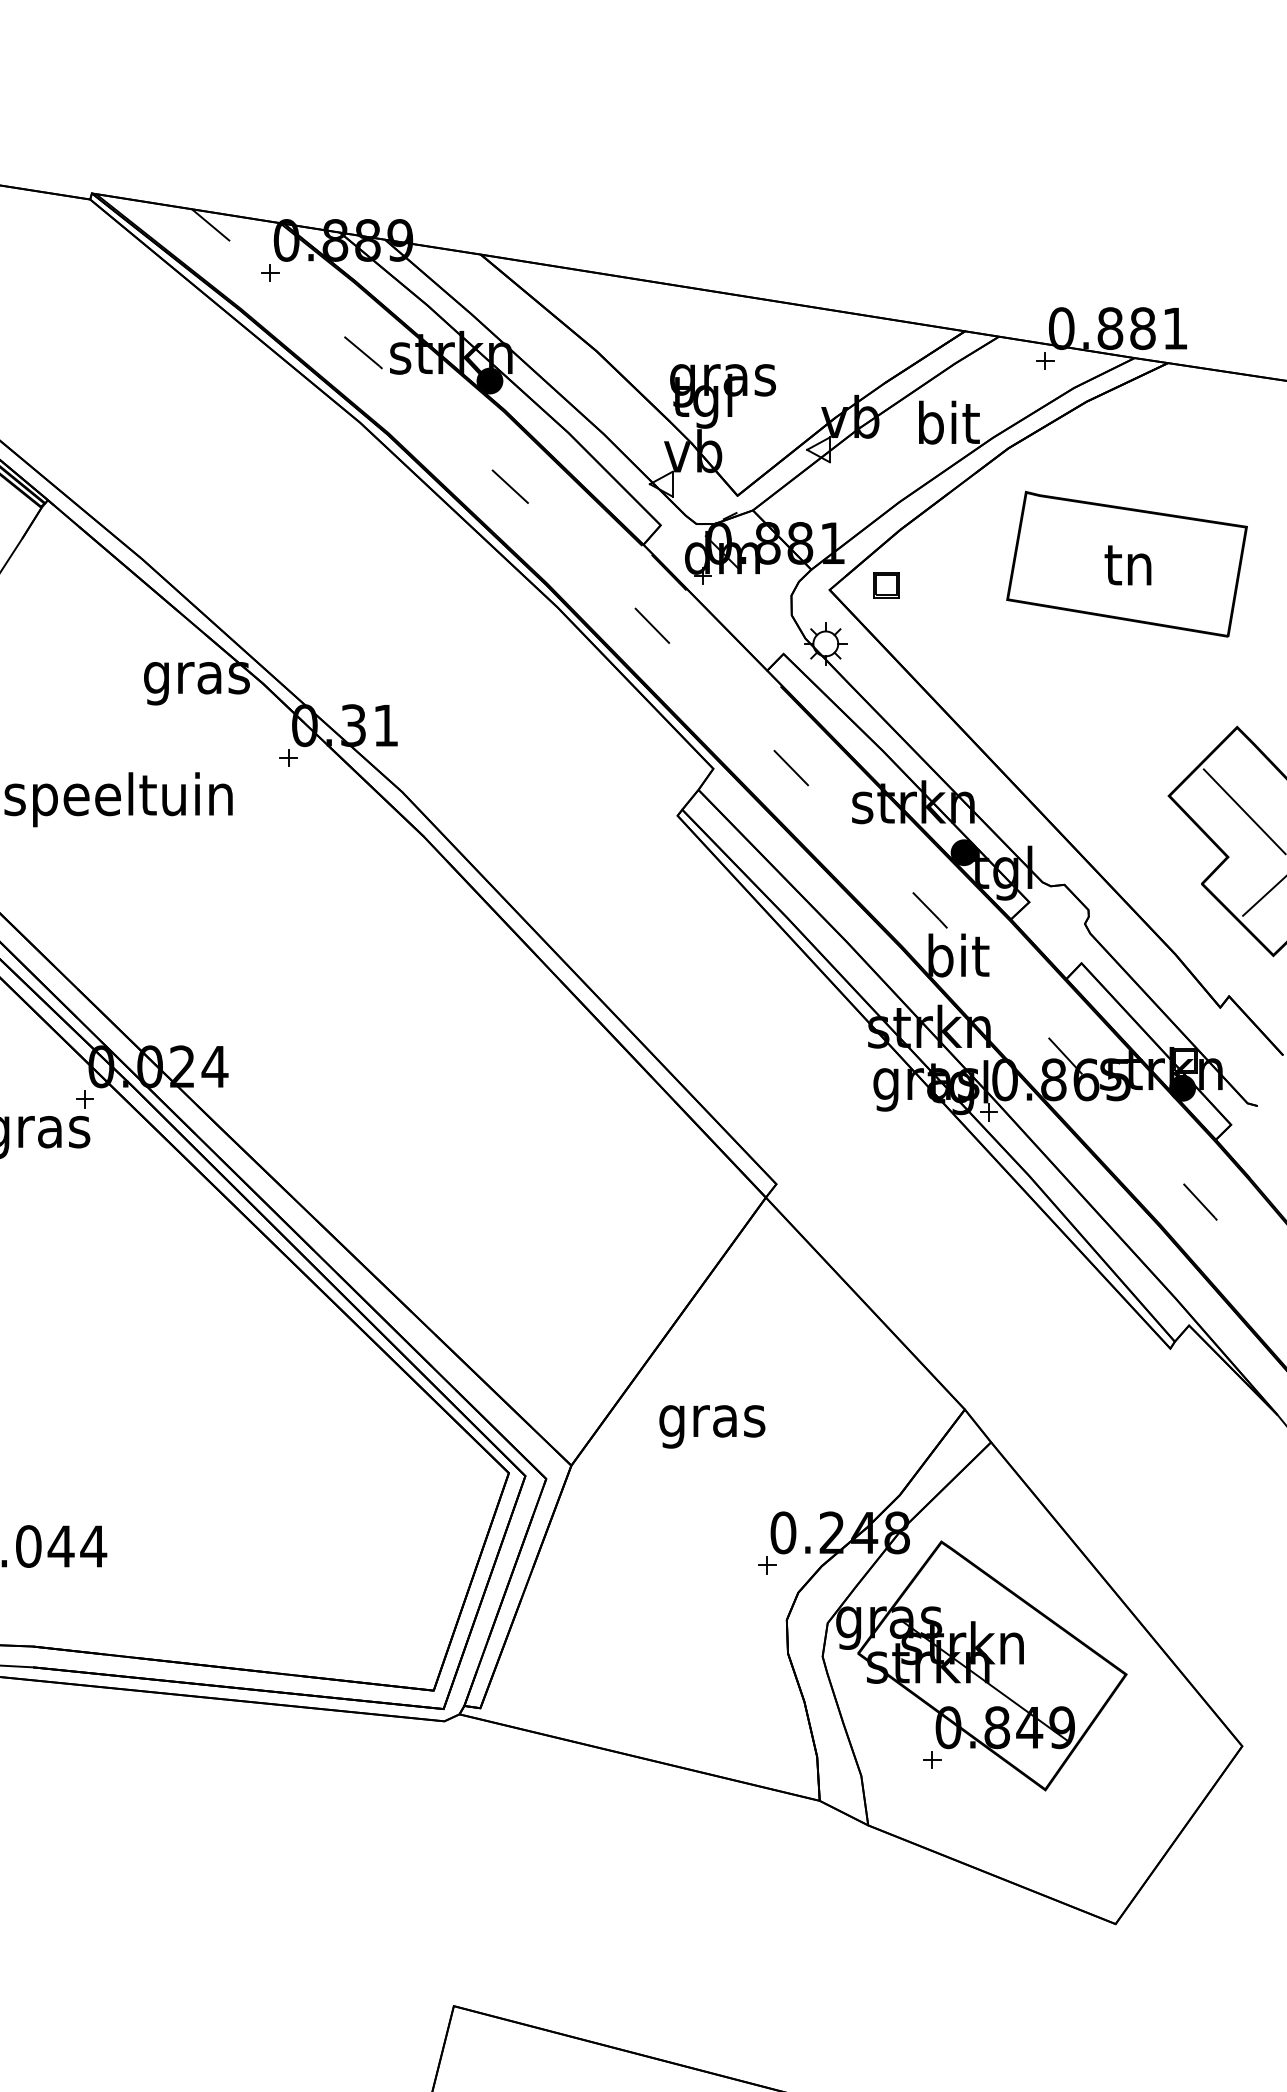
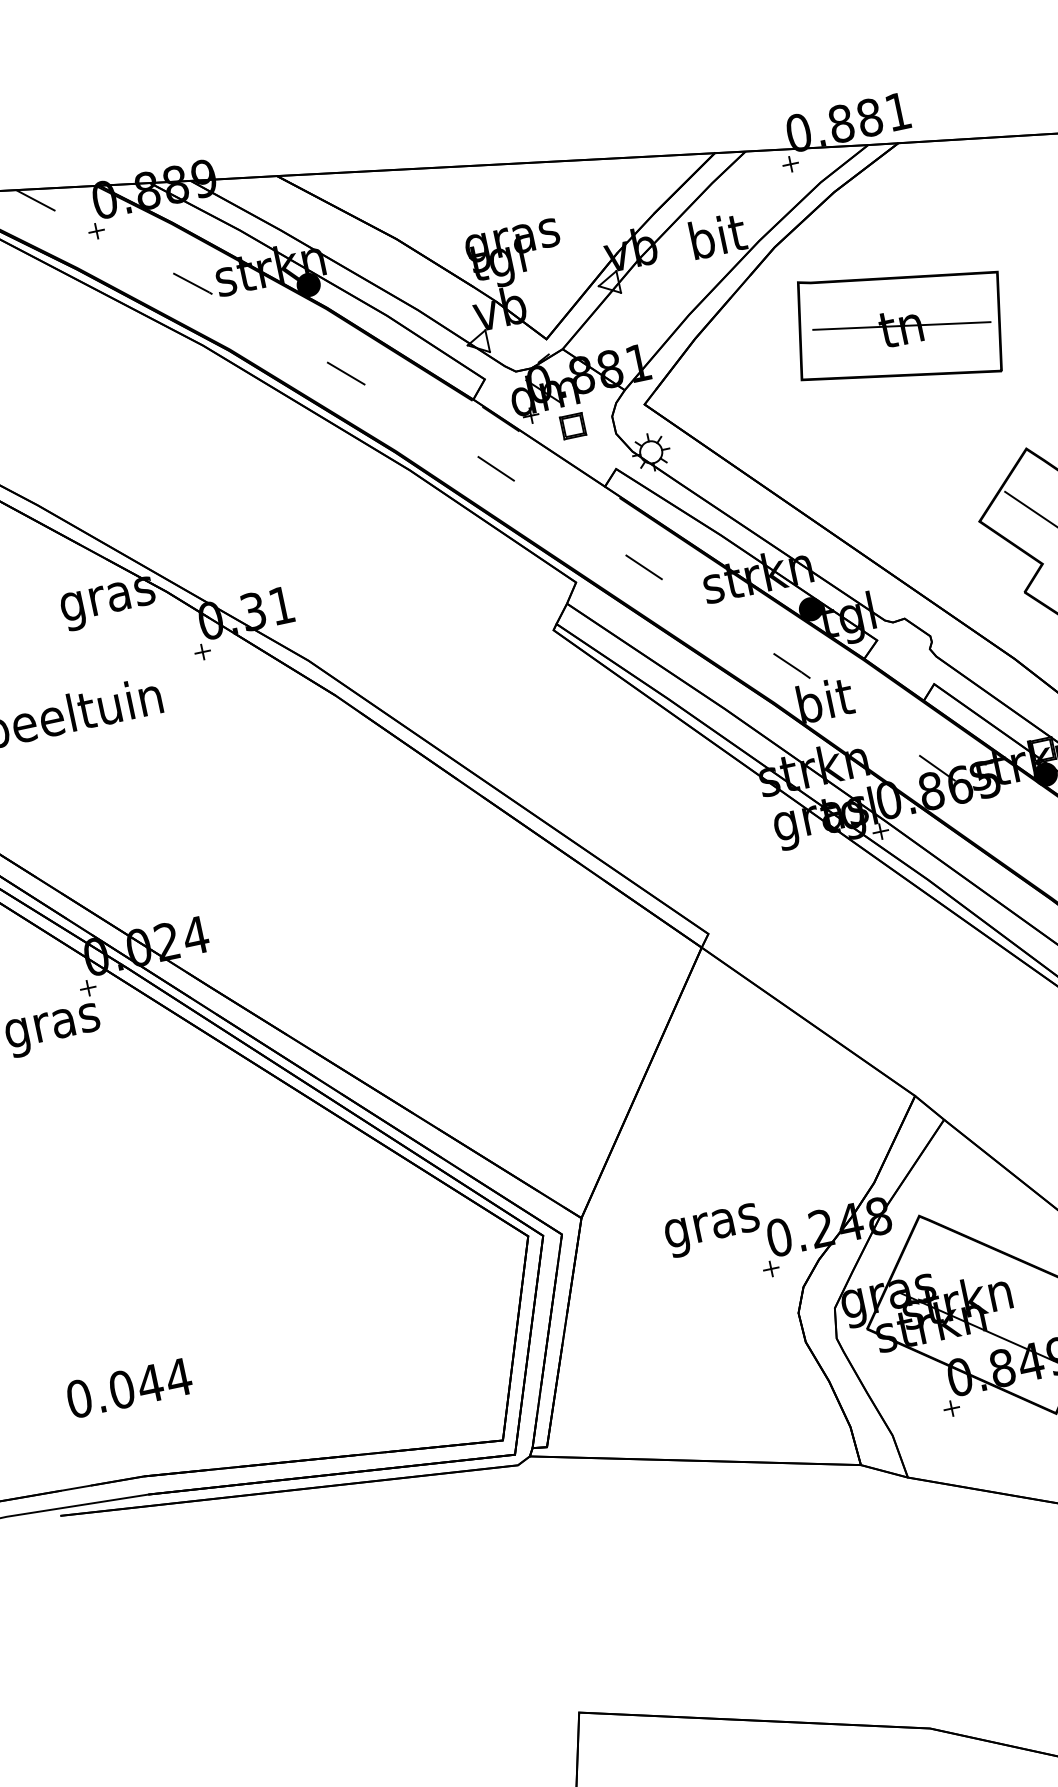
line: (1129, 563) -> (901, 325), added
part: (886, 585) -> (573, 426), moved
text: (712, 1426) -> (713, 1230), moved

